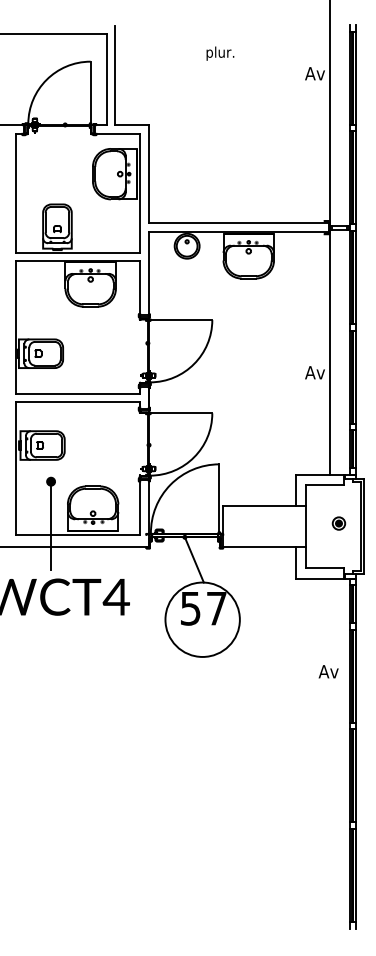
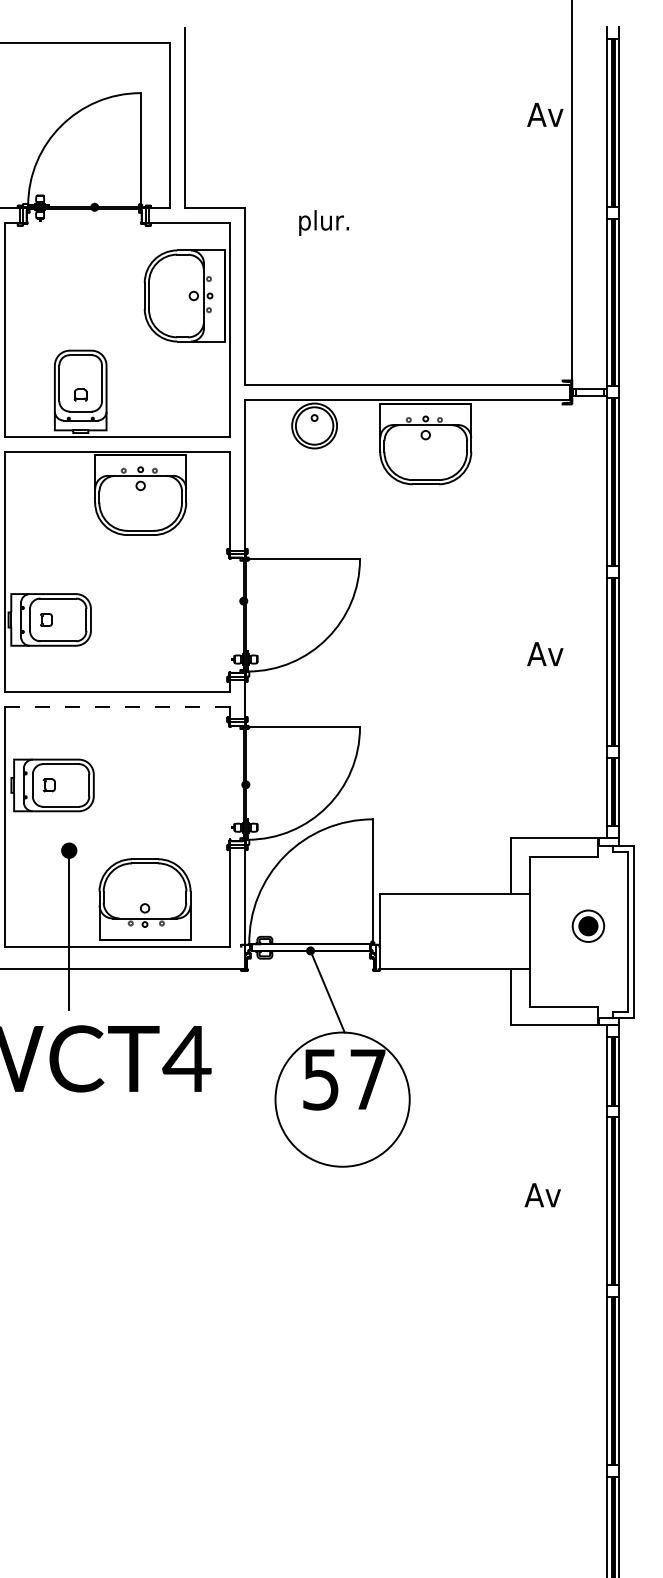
text: (220, 53) -> (324, 222), moved
line: (330, 354) -> (573, 621), removed
line: (78, 402) -> (118, 707), solid -> dashed
part: (338, 523) -> (587, 926), size x1.4
text: (328, 671) -> (542, 1194), moved

